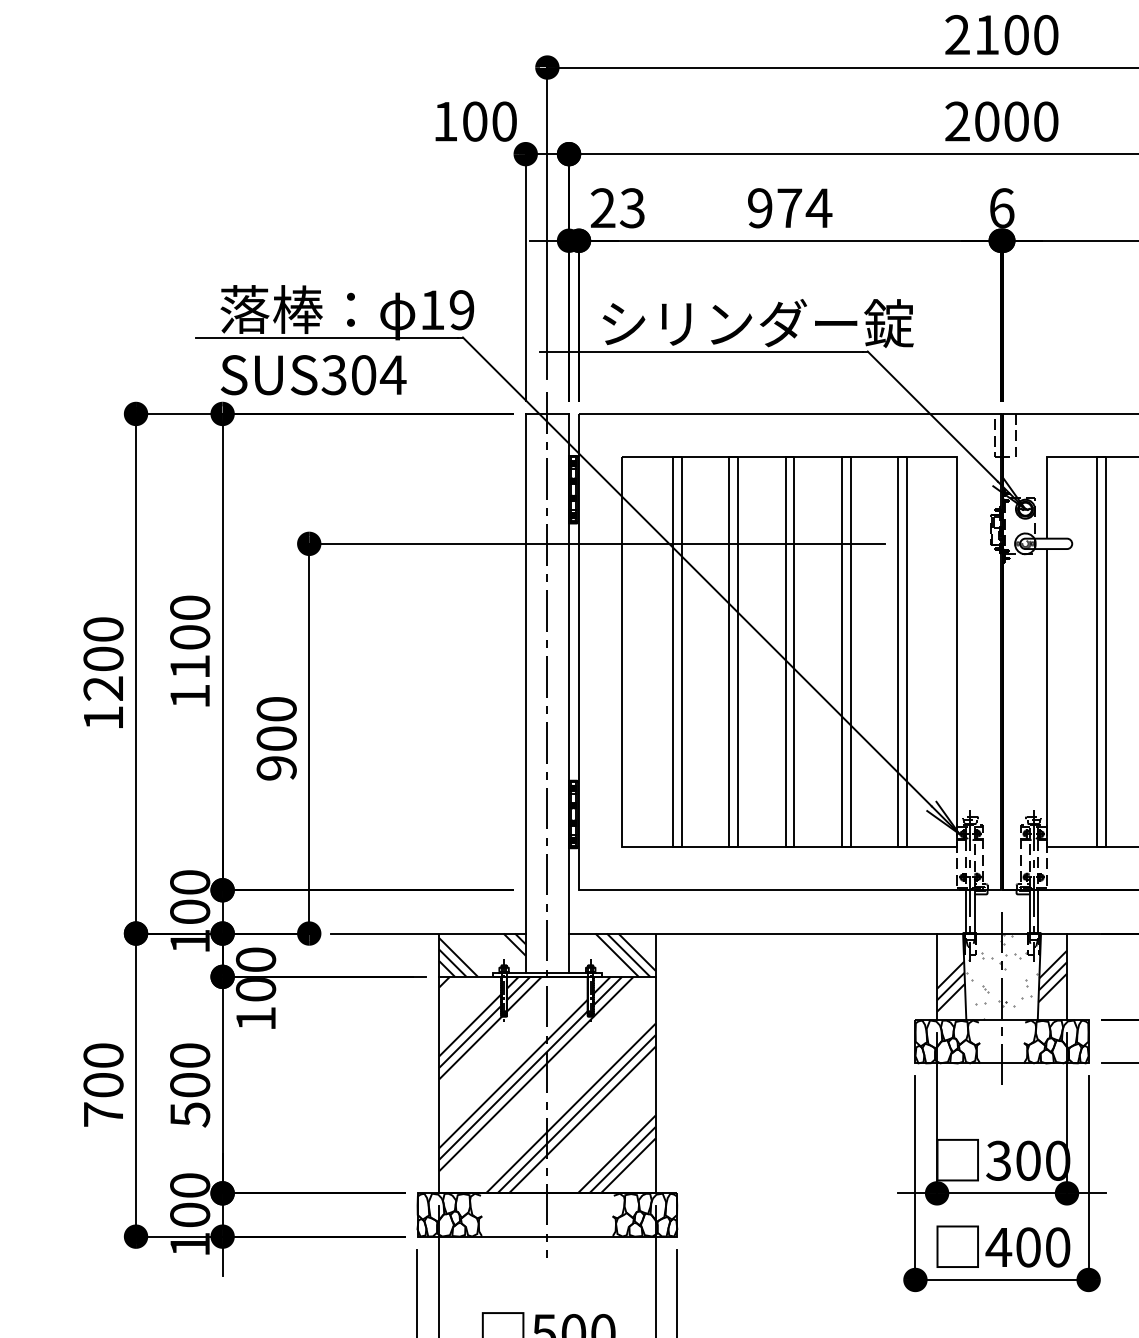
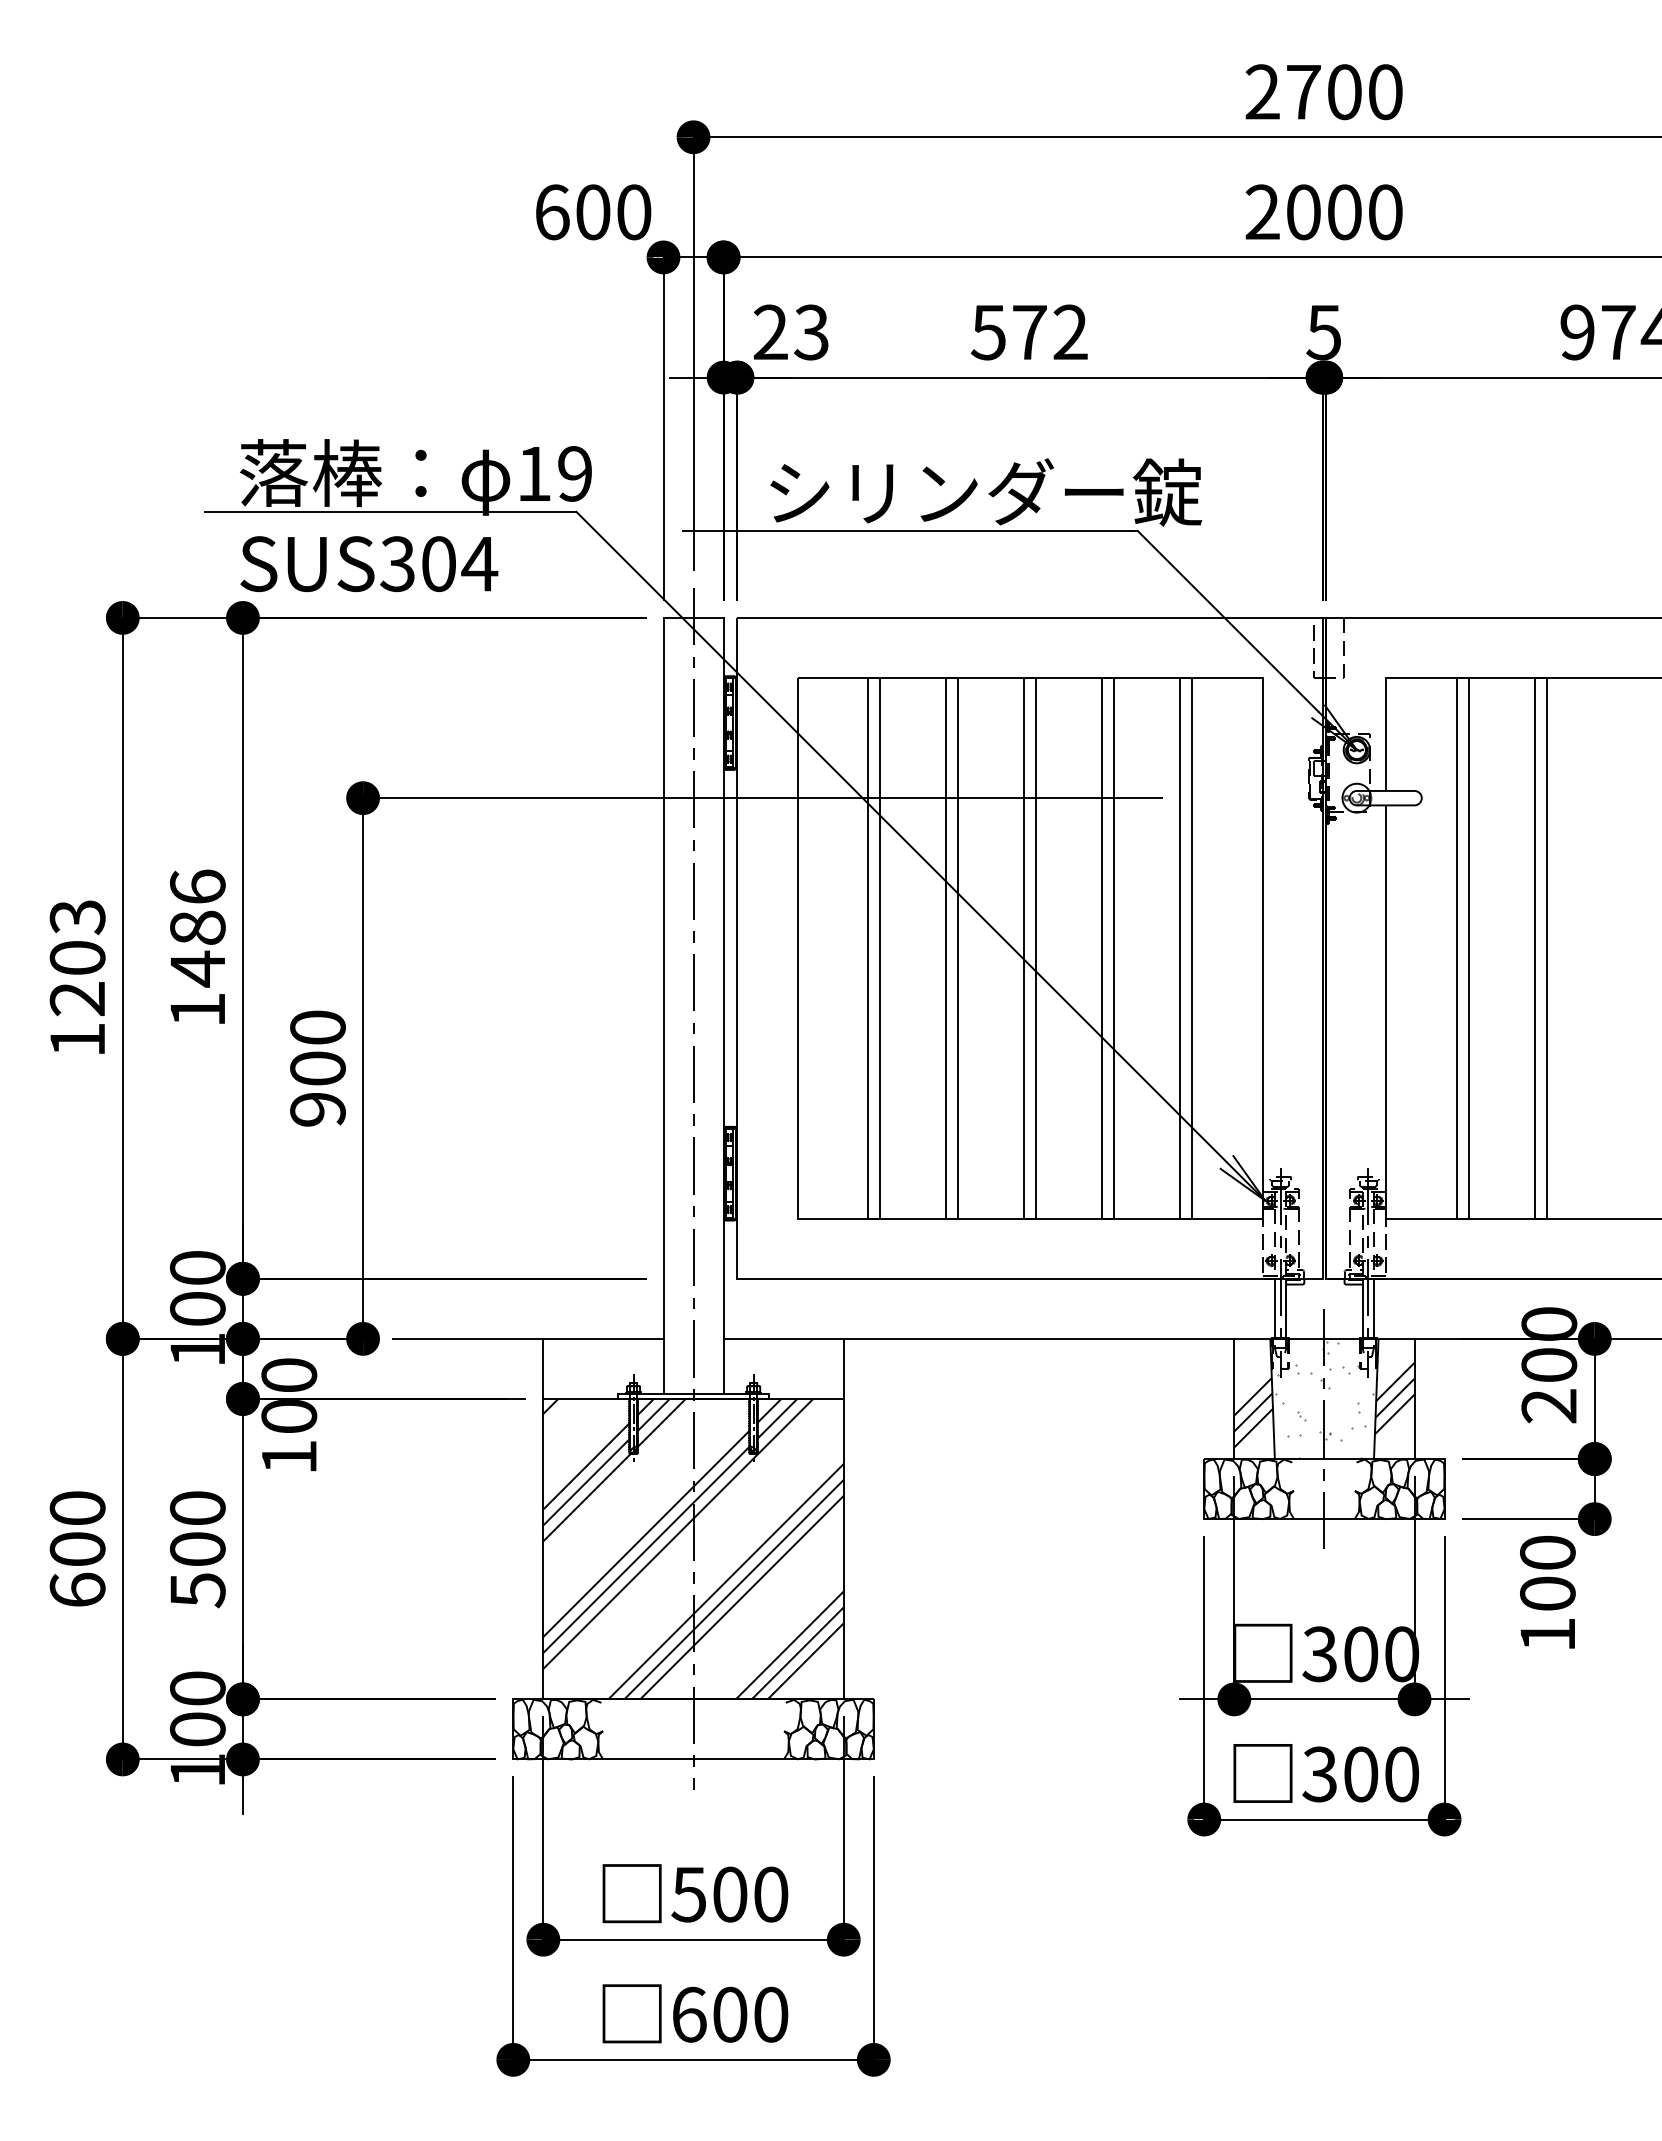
text: (986, 35) -> (1303, 92), 2100 -> 2700
text: (445, 121) -> (552, 212), 100 -> 600
text: (789, 208) -> (1029, 332), 974 -> 572
text: (1001, 208) -> (1323, 332), 6 -> 5
text: (103, 629) -> (77, 917), 1200 -> 1203
text: (189, 637) -> (197, 928), 1100 -> 1486
hatch: (482, 954) -> (603, 1368), removed
hatch: (625, 954) -> (801, 1368), removed
text: (103, 1114) -> (77, 1589), 700 -> 600
text: (998, 1247) -> (1319, 1774), 400 -> 300

